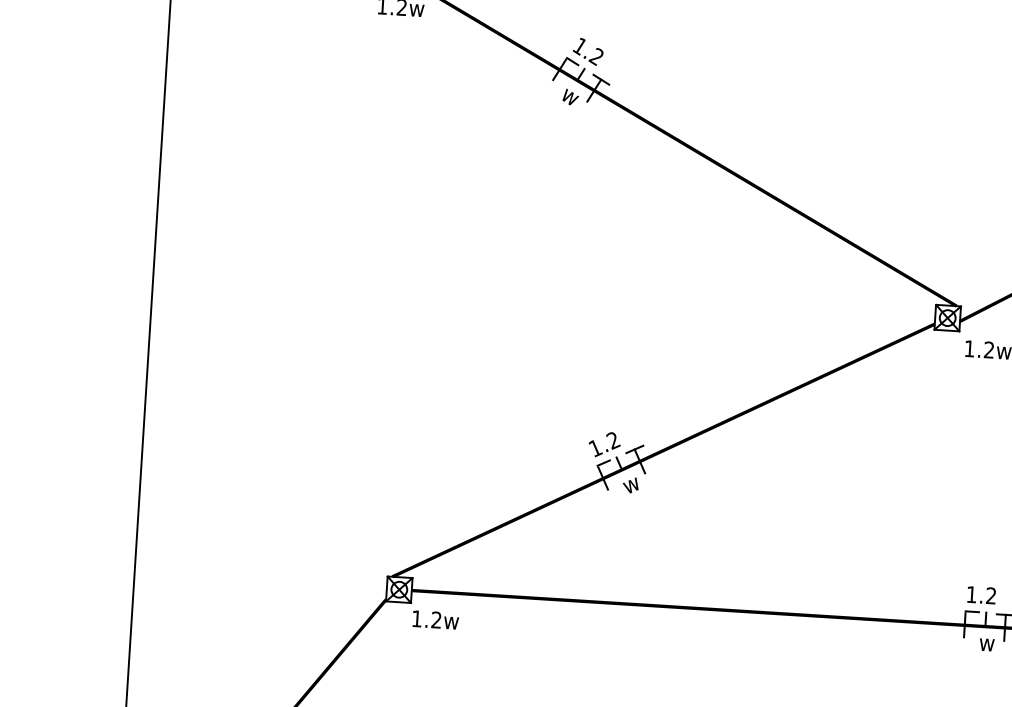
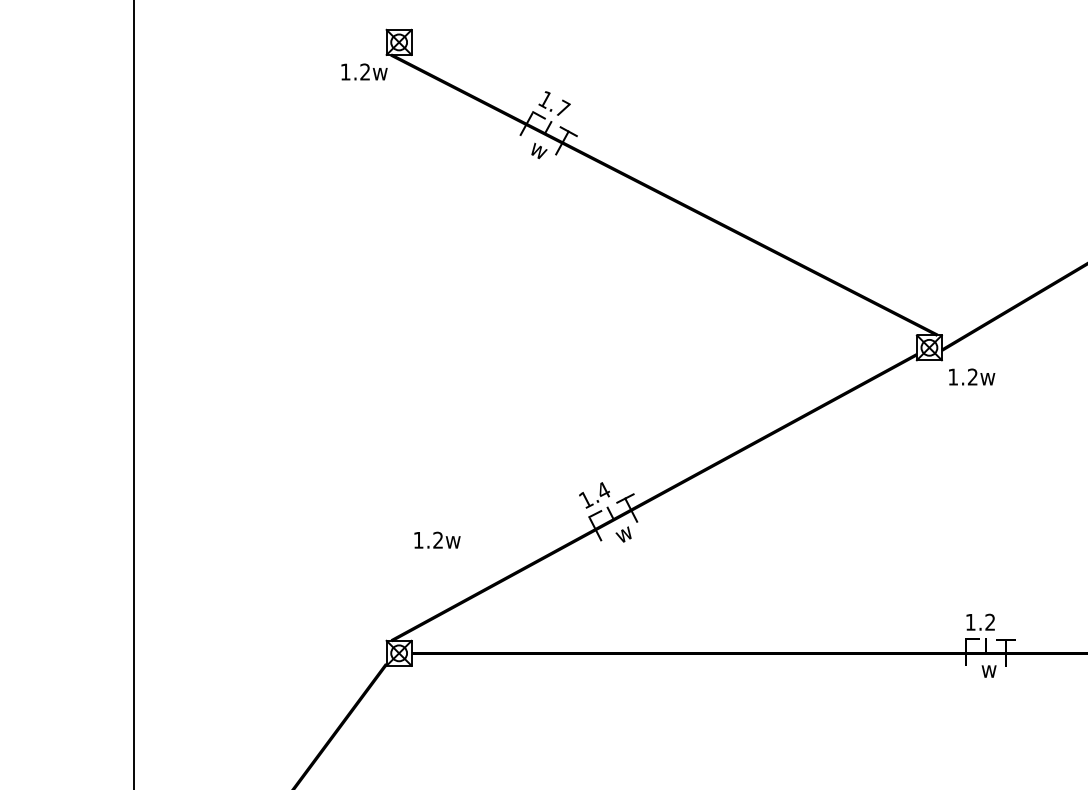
text: (596, 56) -> (562, 108), 1.2 -> 1.7
text: (612, 440) -> (602, 491), 1.2 -> 1.4
text: (435, 619) -> (437, 539), moved

